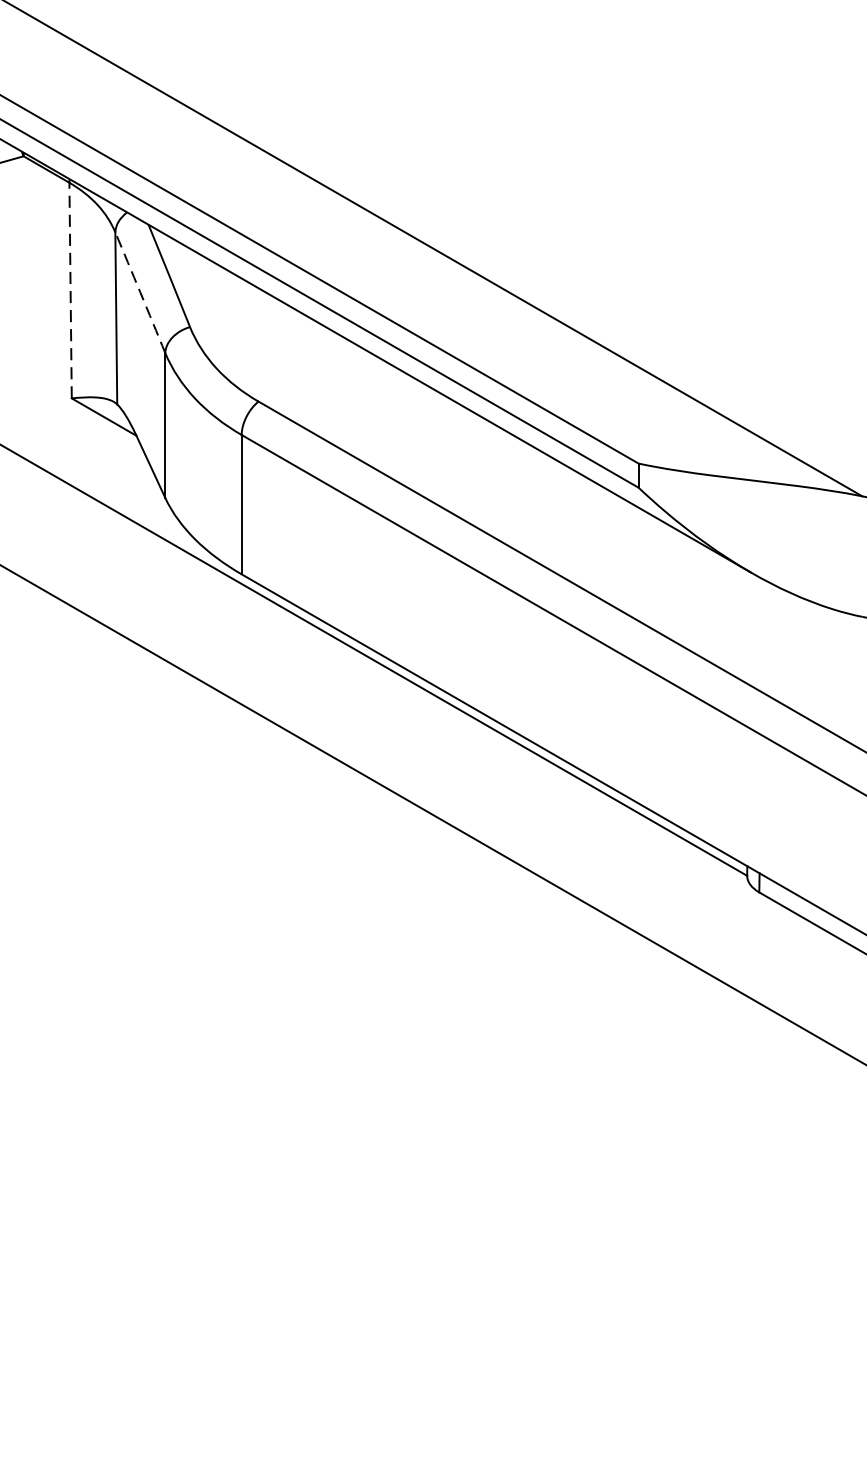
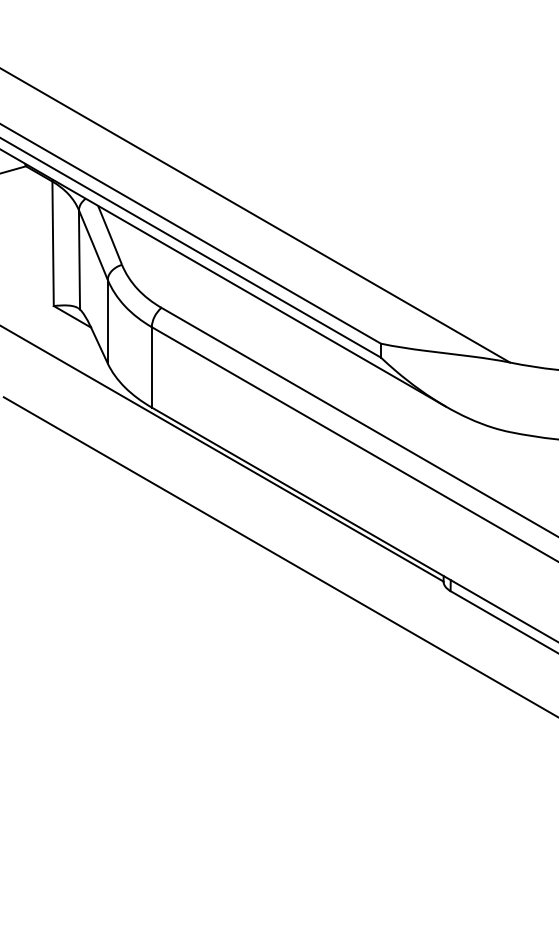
line: (71, 290) -> (53, 243), dashed -> solid
arc: (140, 293) -> (93, 245), dashed -> solid

